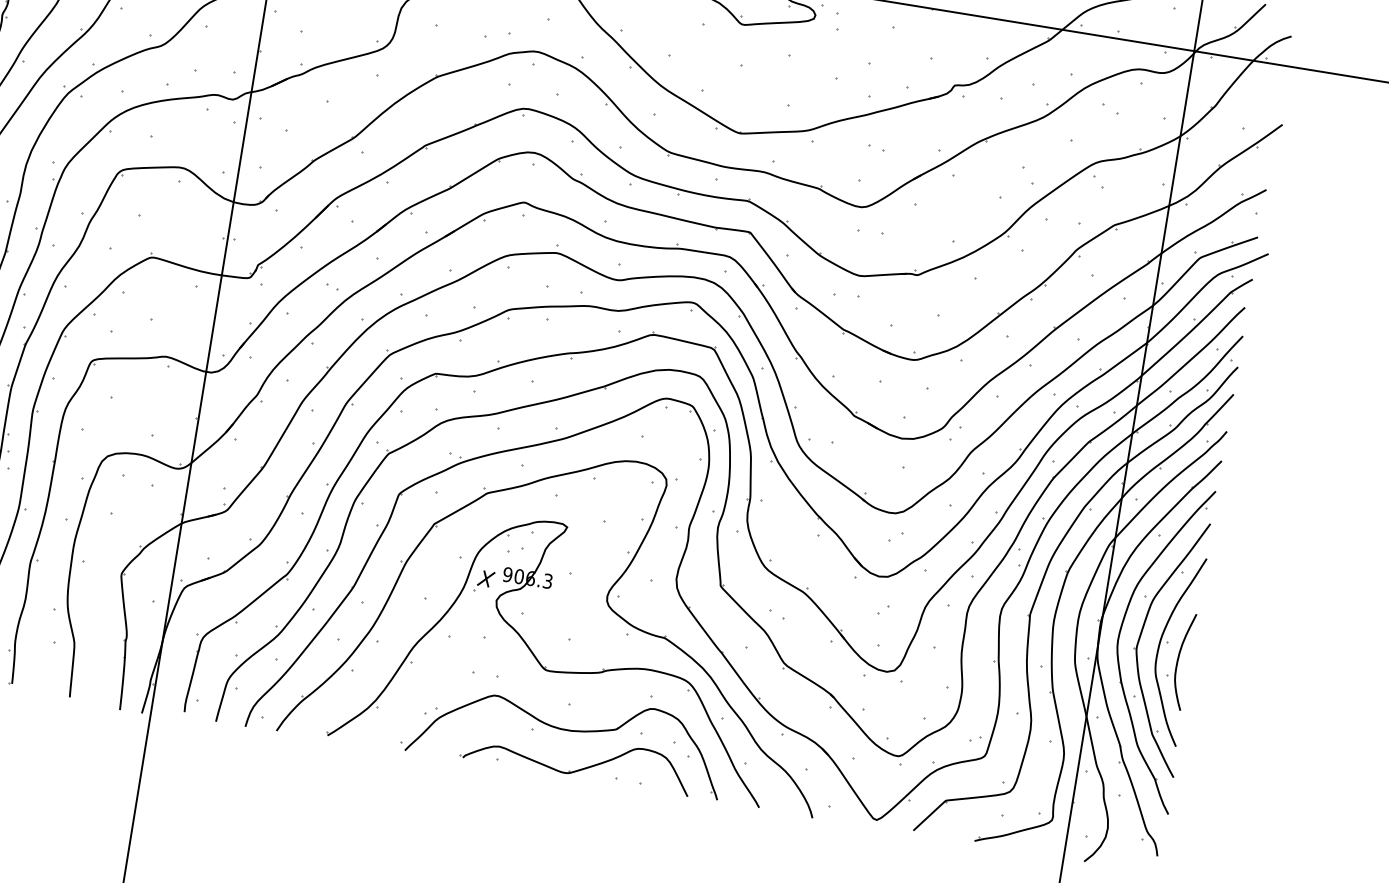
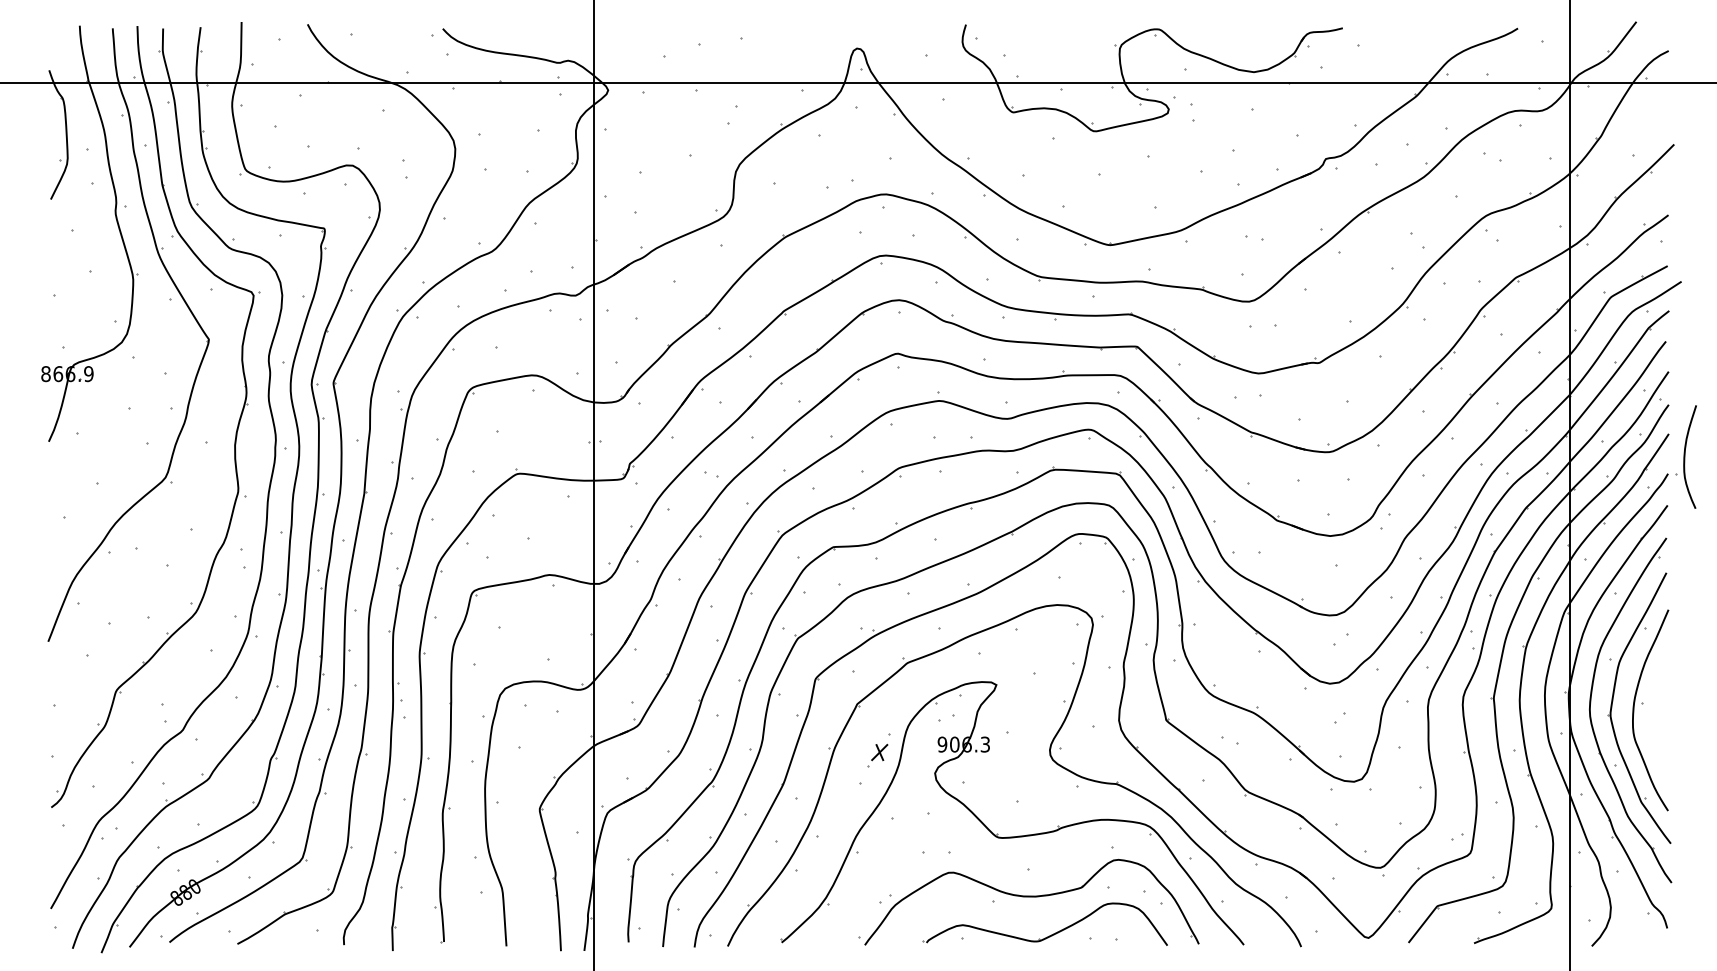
part: (483, 581) -> (877, 755), moved
part: (1178, 660) -> (1685, 456), moved

